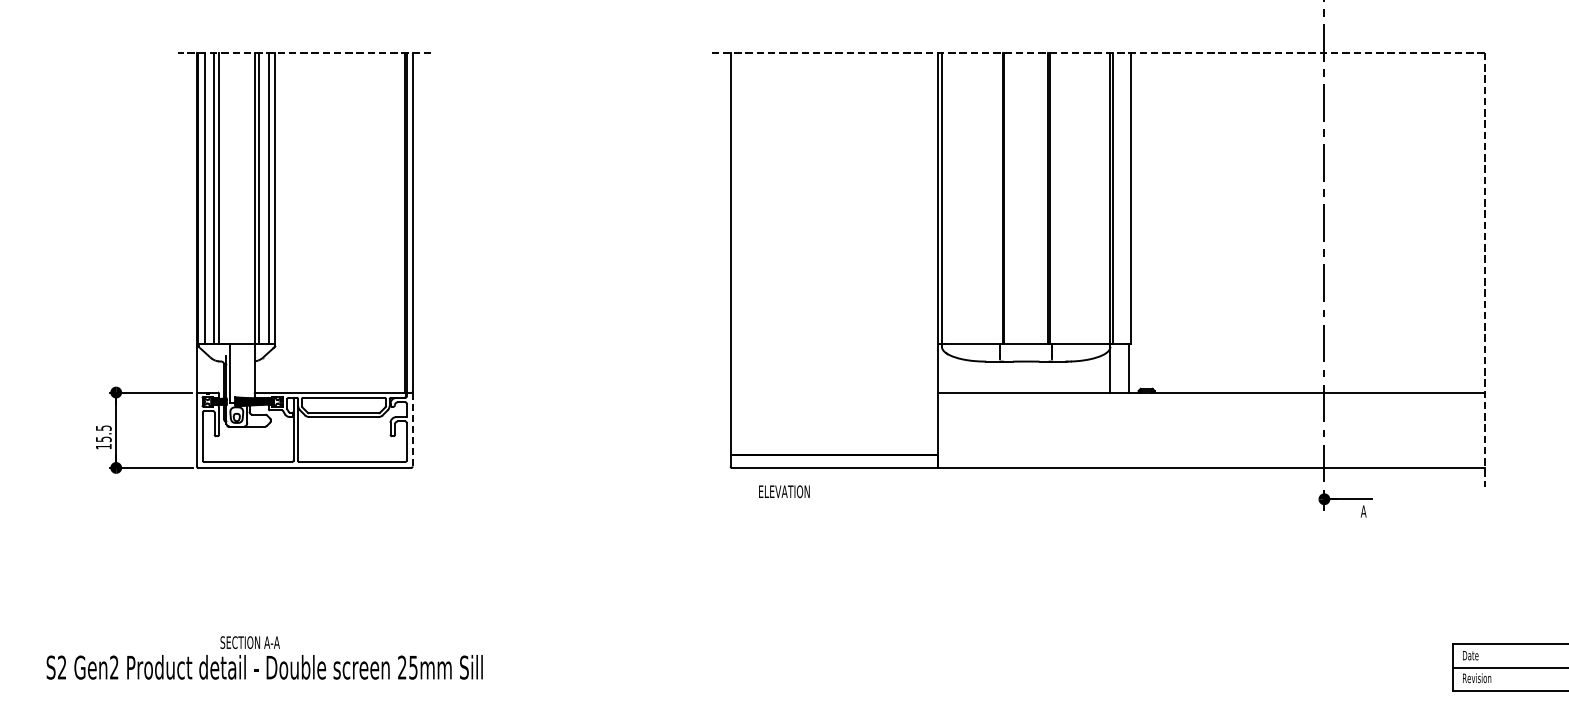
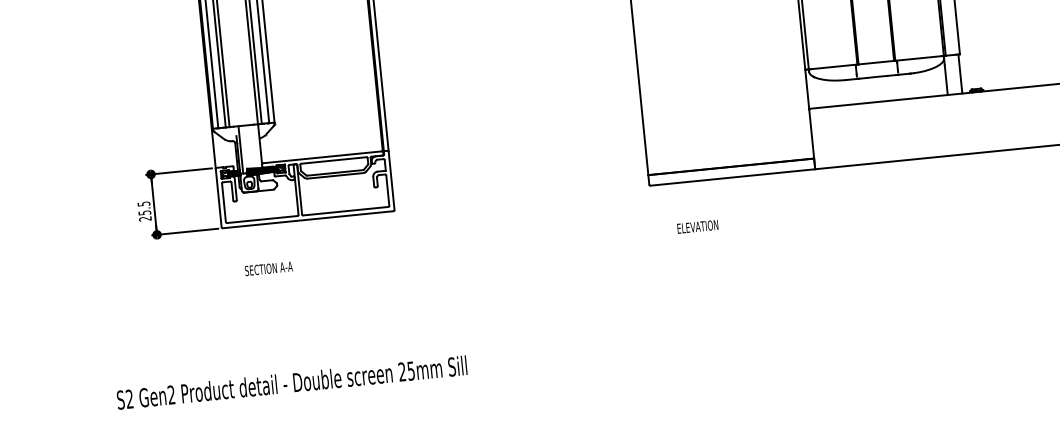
line: (412, 429) -> (391, 180), dashed -> solid
text: (103, 446) -> (145, 218), 15.5 -> 25.5
text: (784, 491) -> (697, 226), moved
text: (249, 642) -> (268, 268), moved

